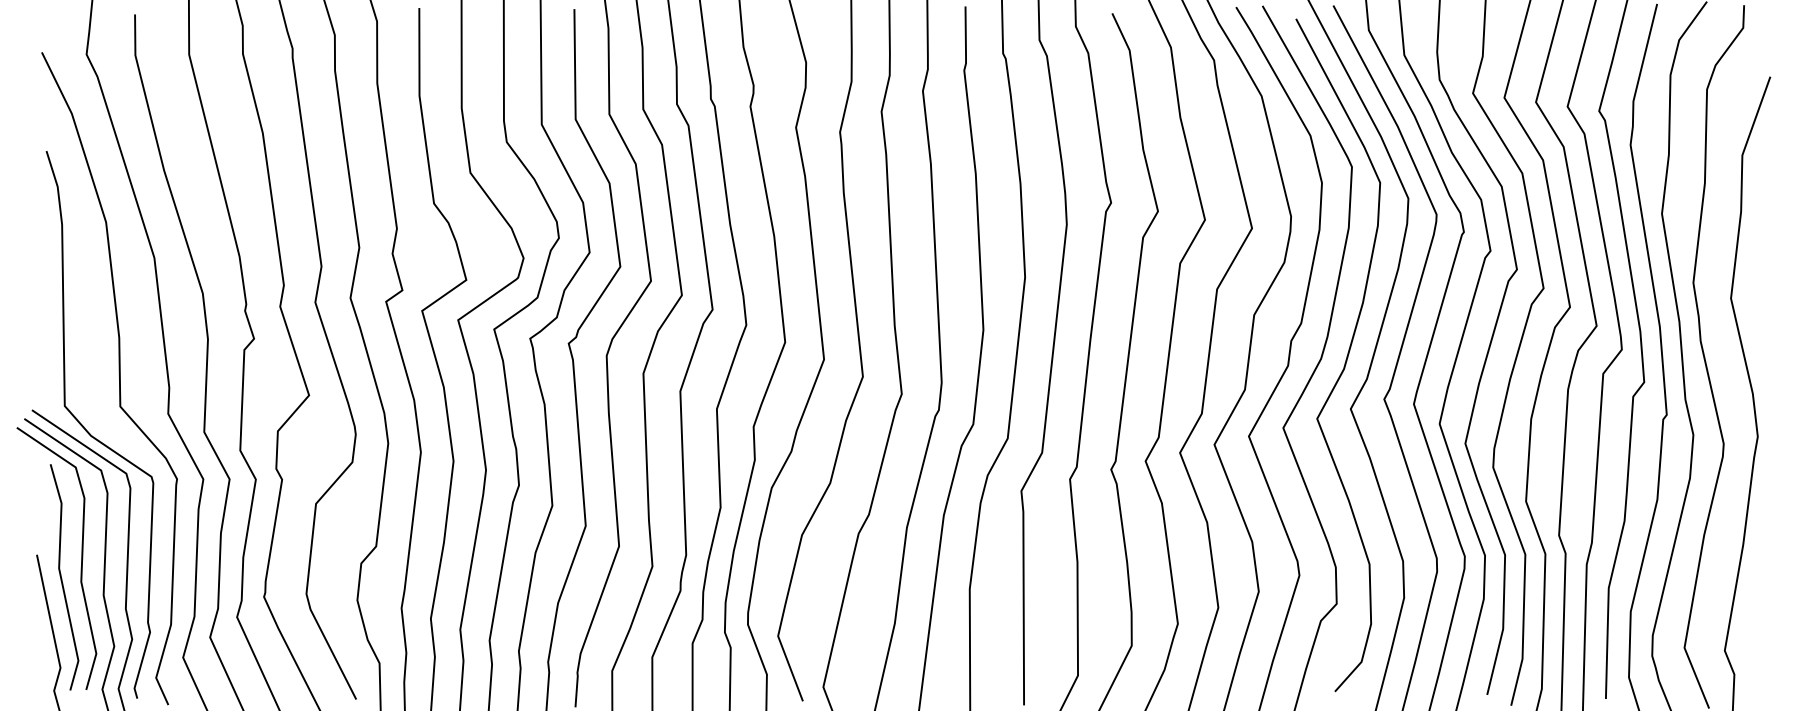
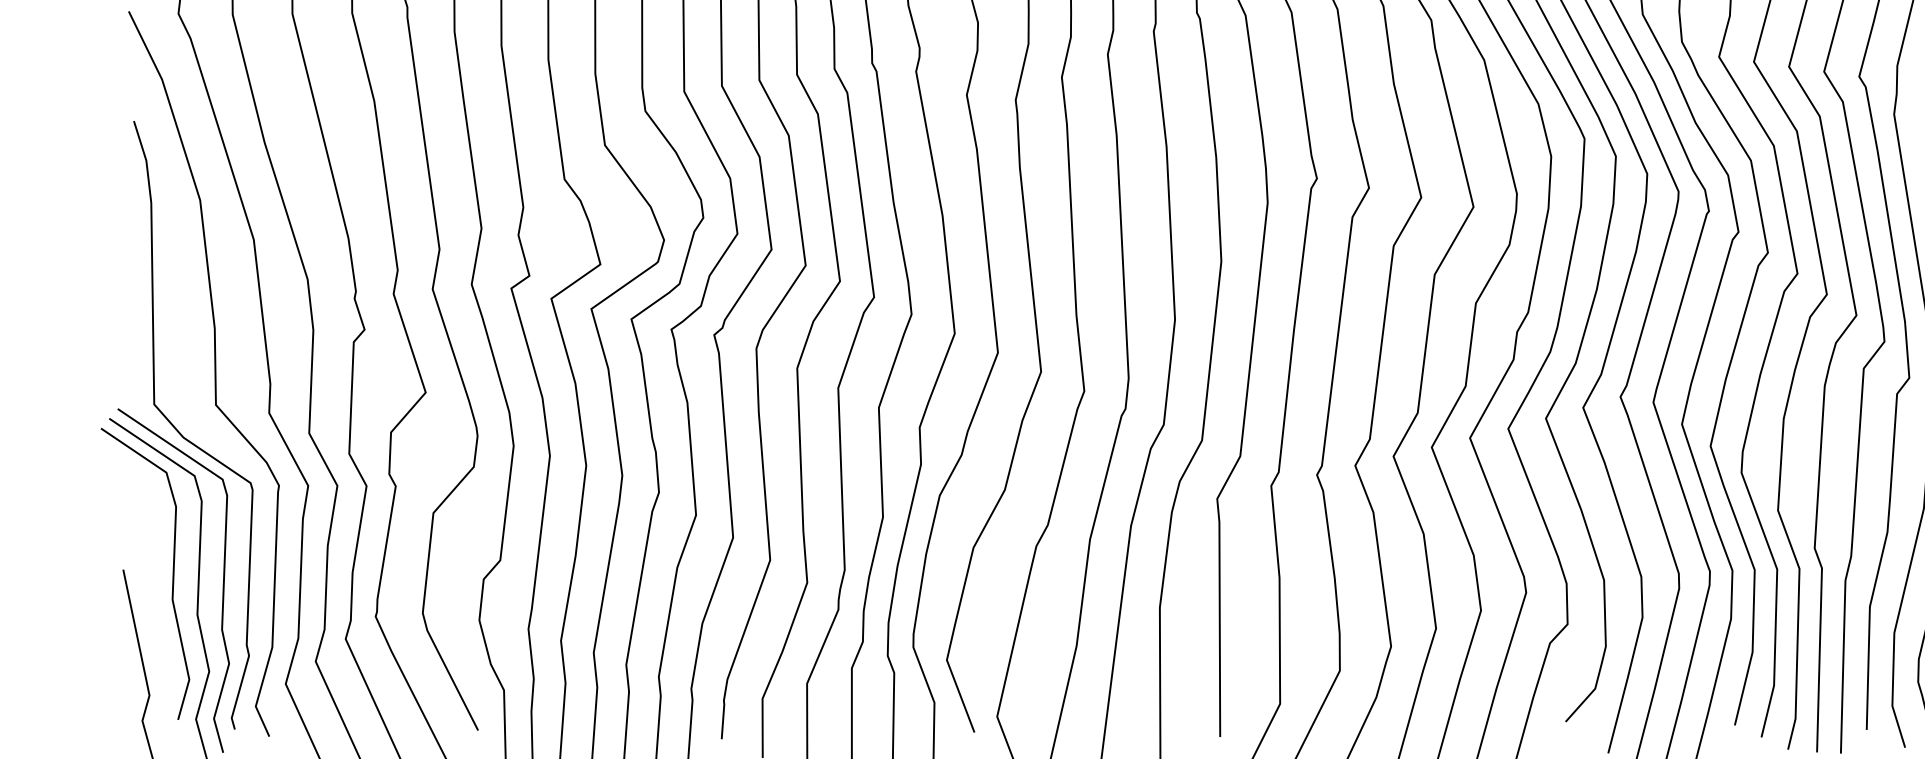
line: (62, 578) -> (151, 596), removed

